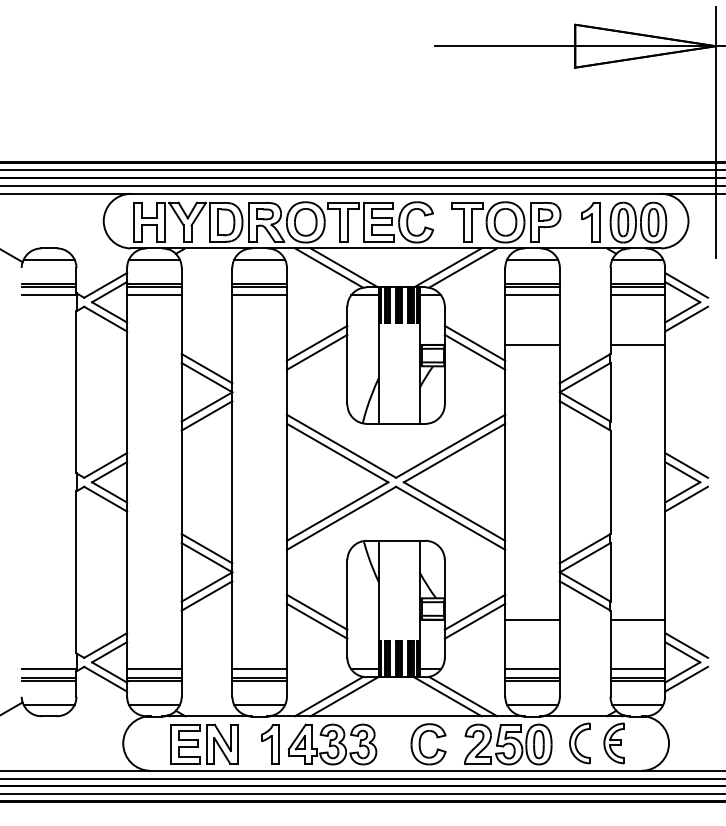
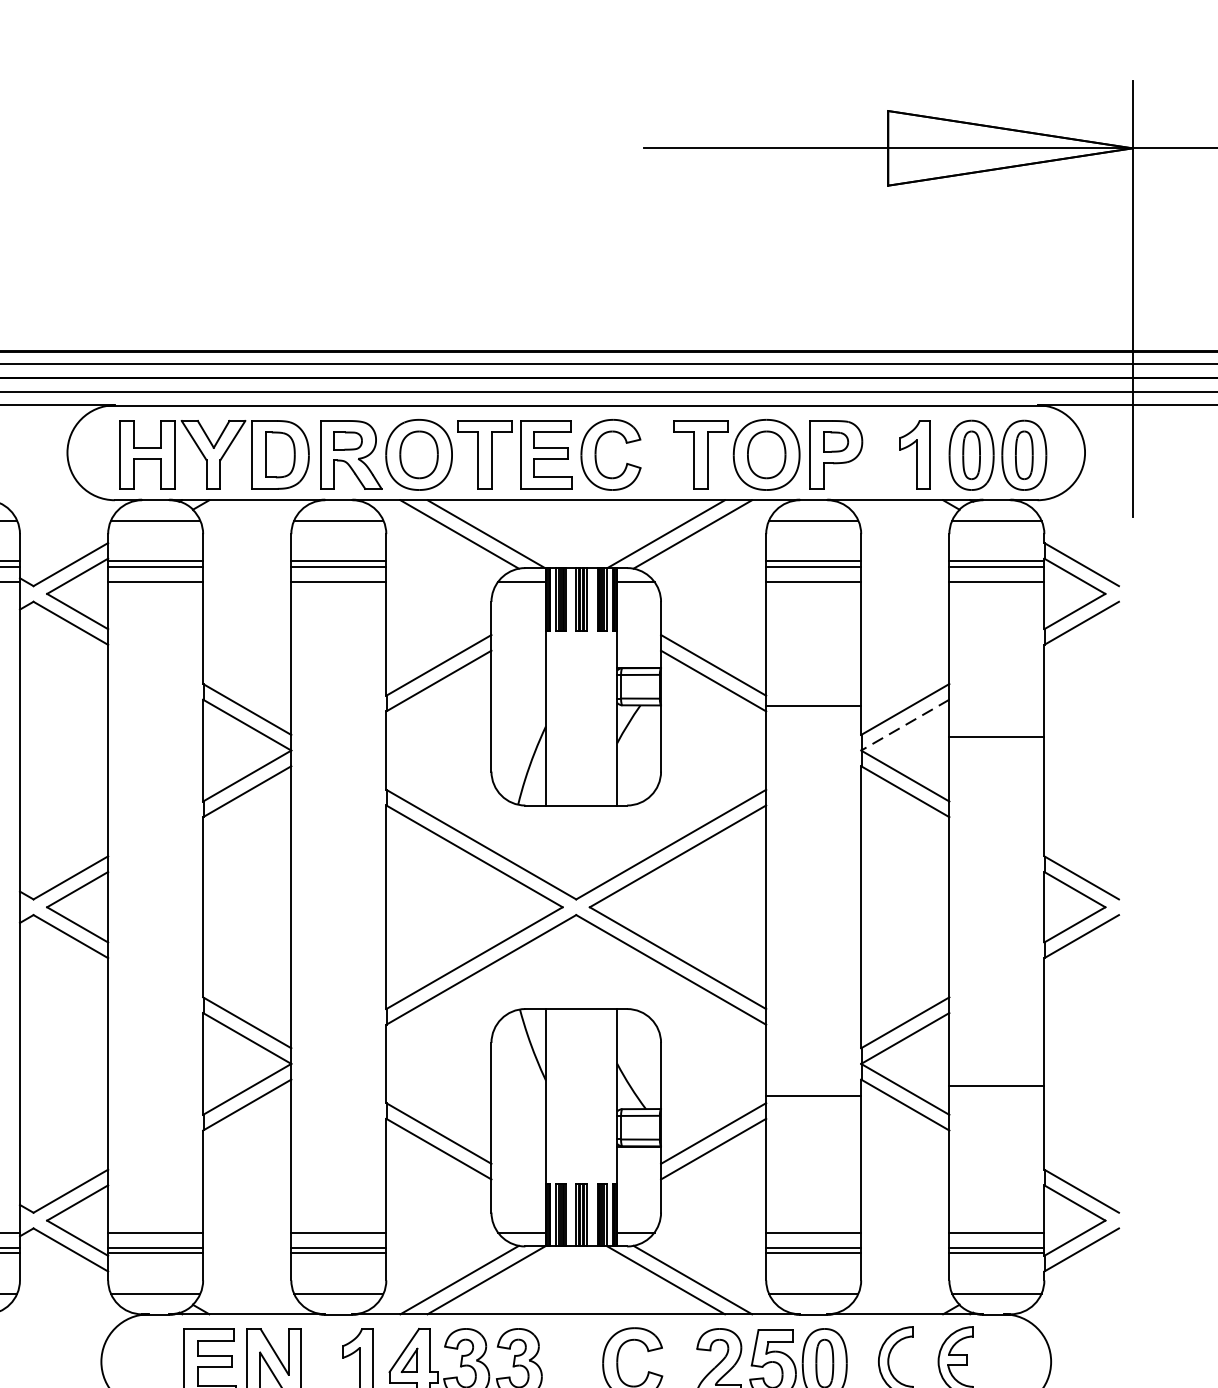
line: (532, 344) -> (813, 705), moved
line: (637, 344) -> (996, 737), moved
line: (584, 377) -> (904, 724), solid -> dashed
line: (532, 620) -> (813, 1097), moved
line: (637, 620) -> (996, 1086), moved

